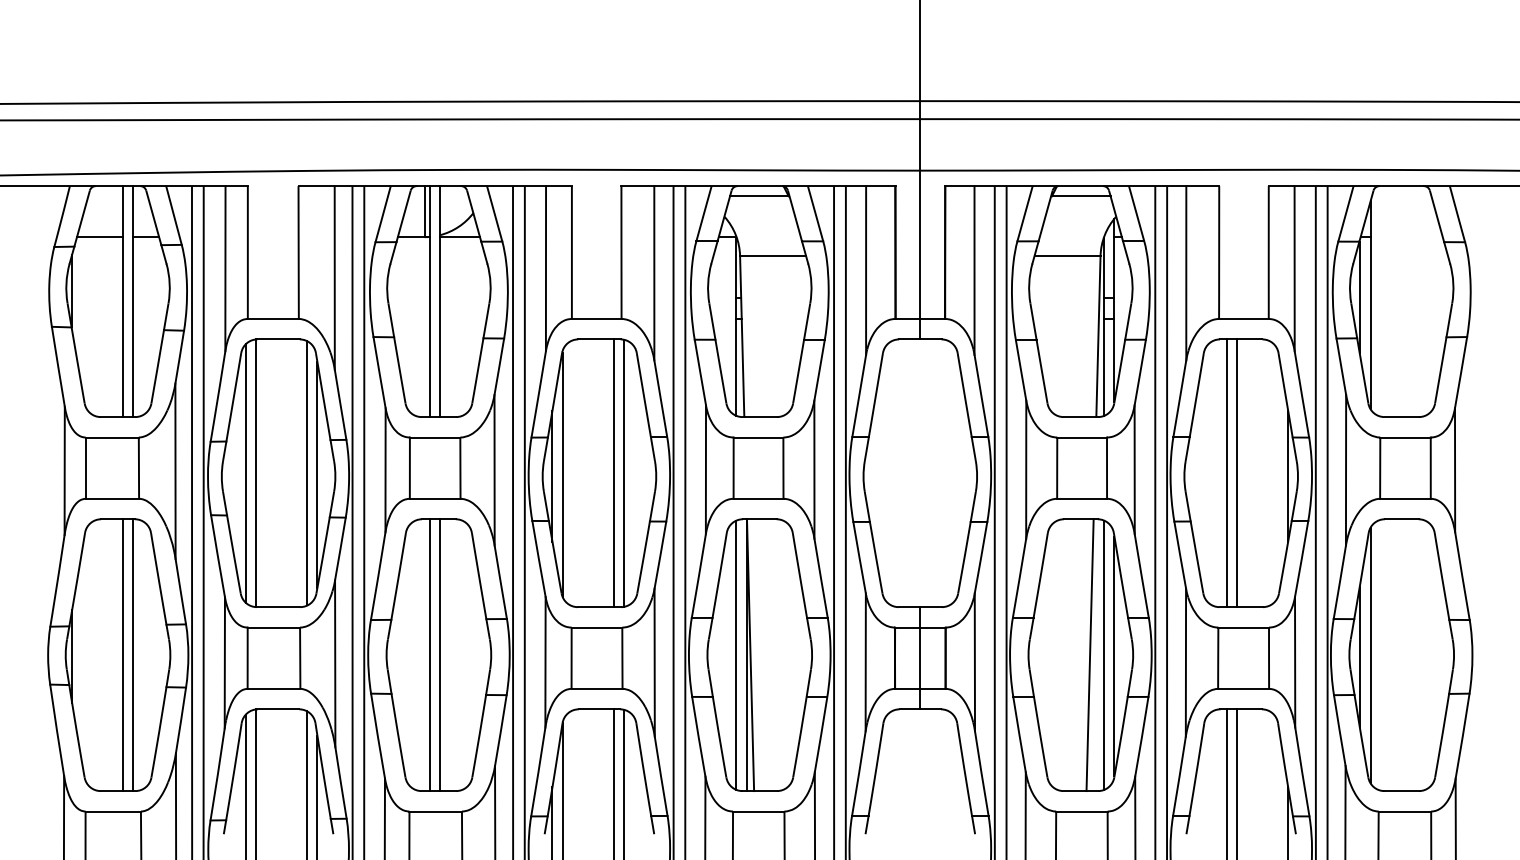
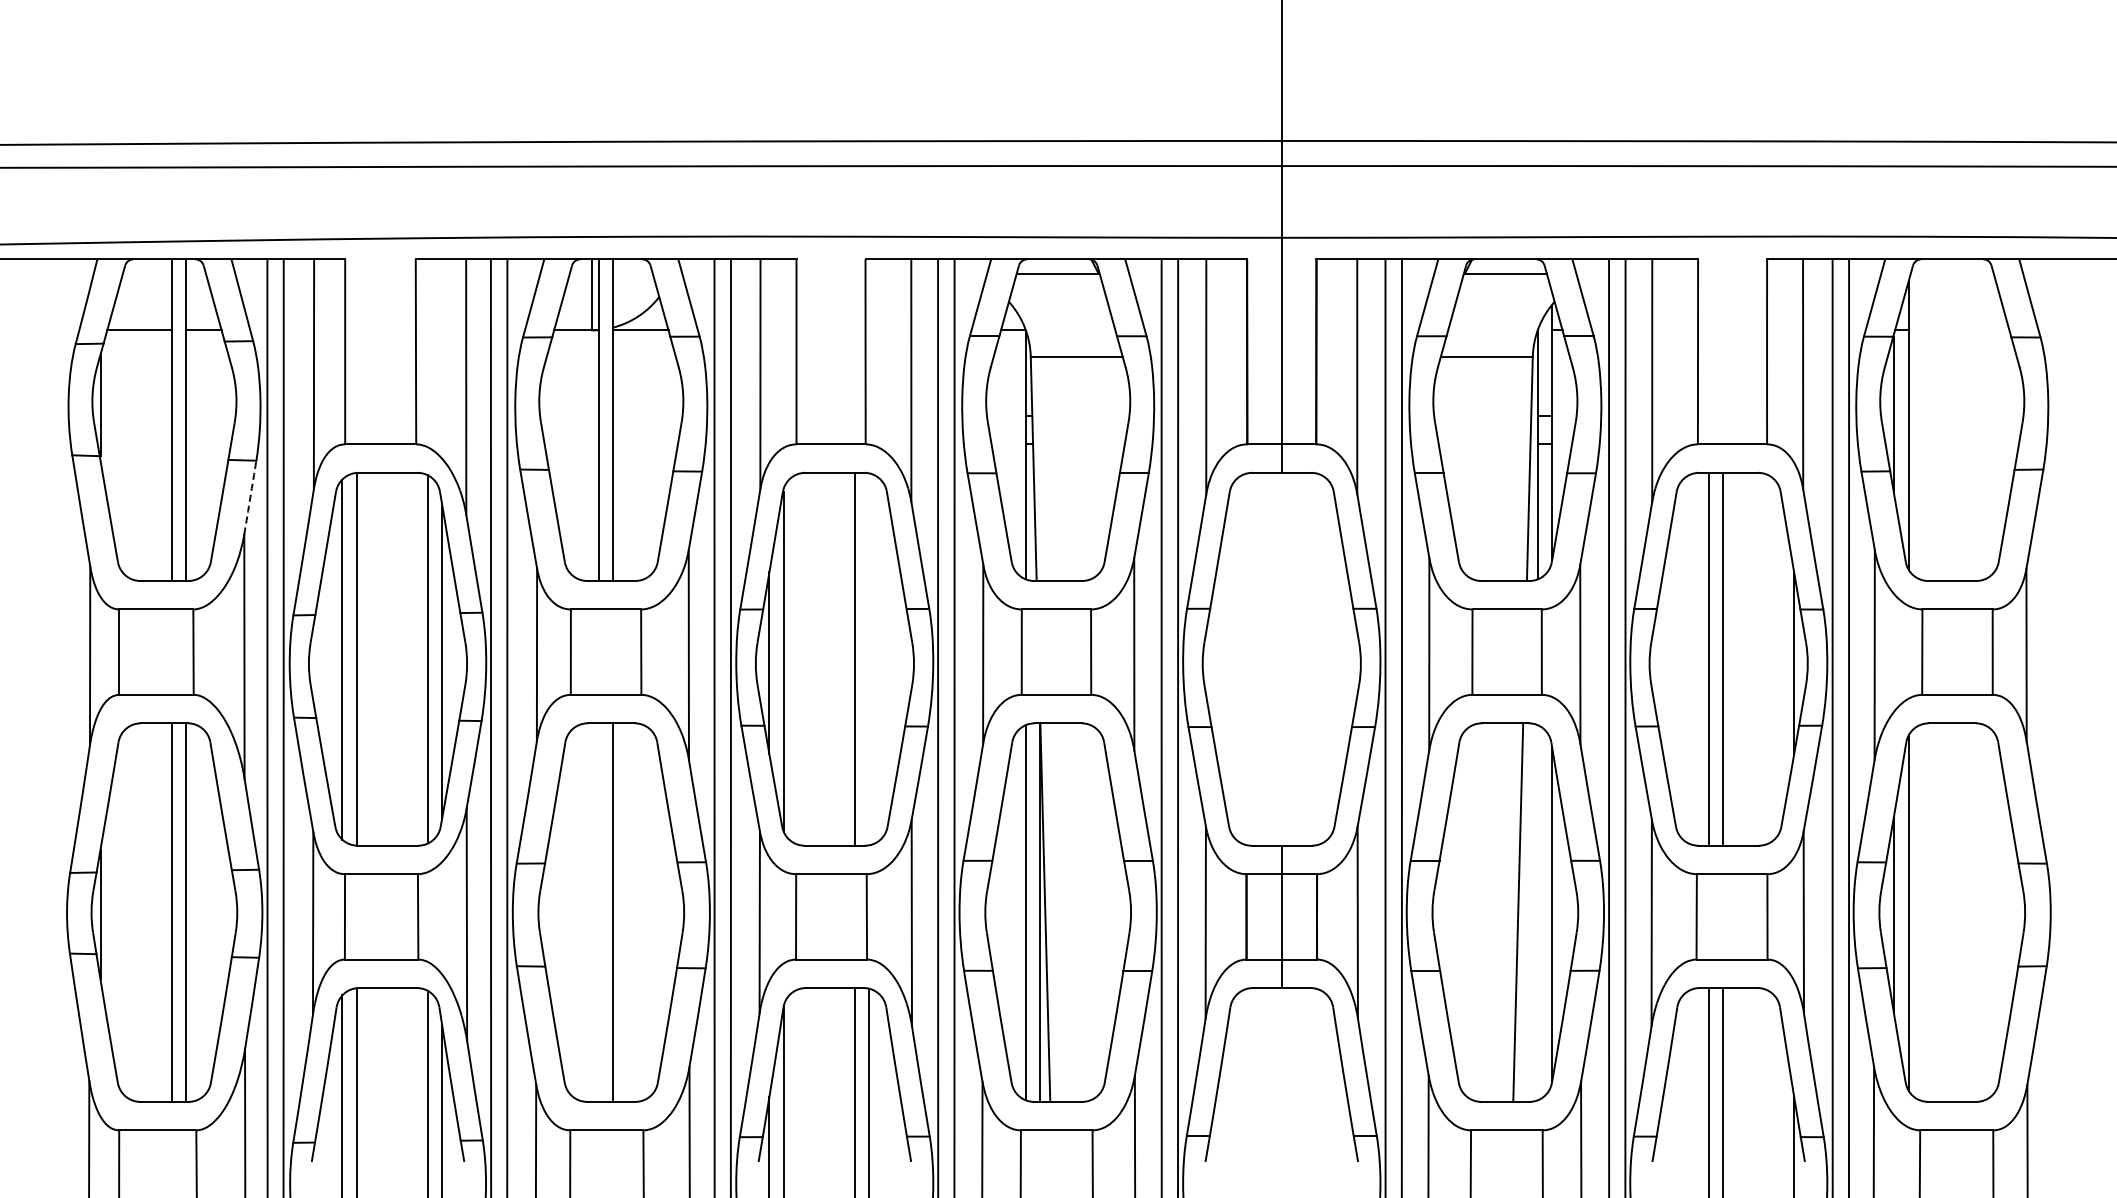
arc: (179, 357) -> (250, 497), solid -> dashed
line: (624, 473) -> (869, 659), removed
line: (429, 655) -> (598, 912), removed
line: (1103, 655) -> (1537, 912), removed

